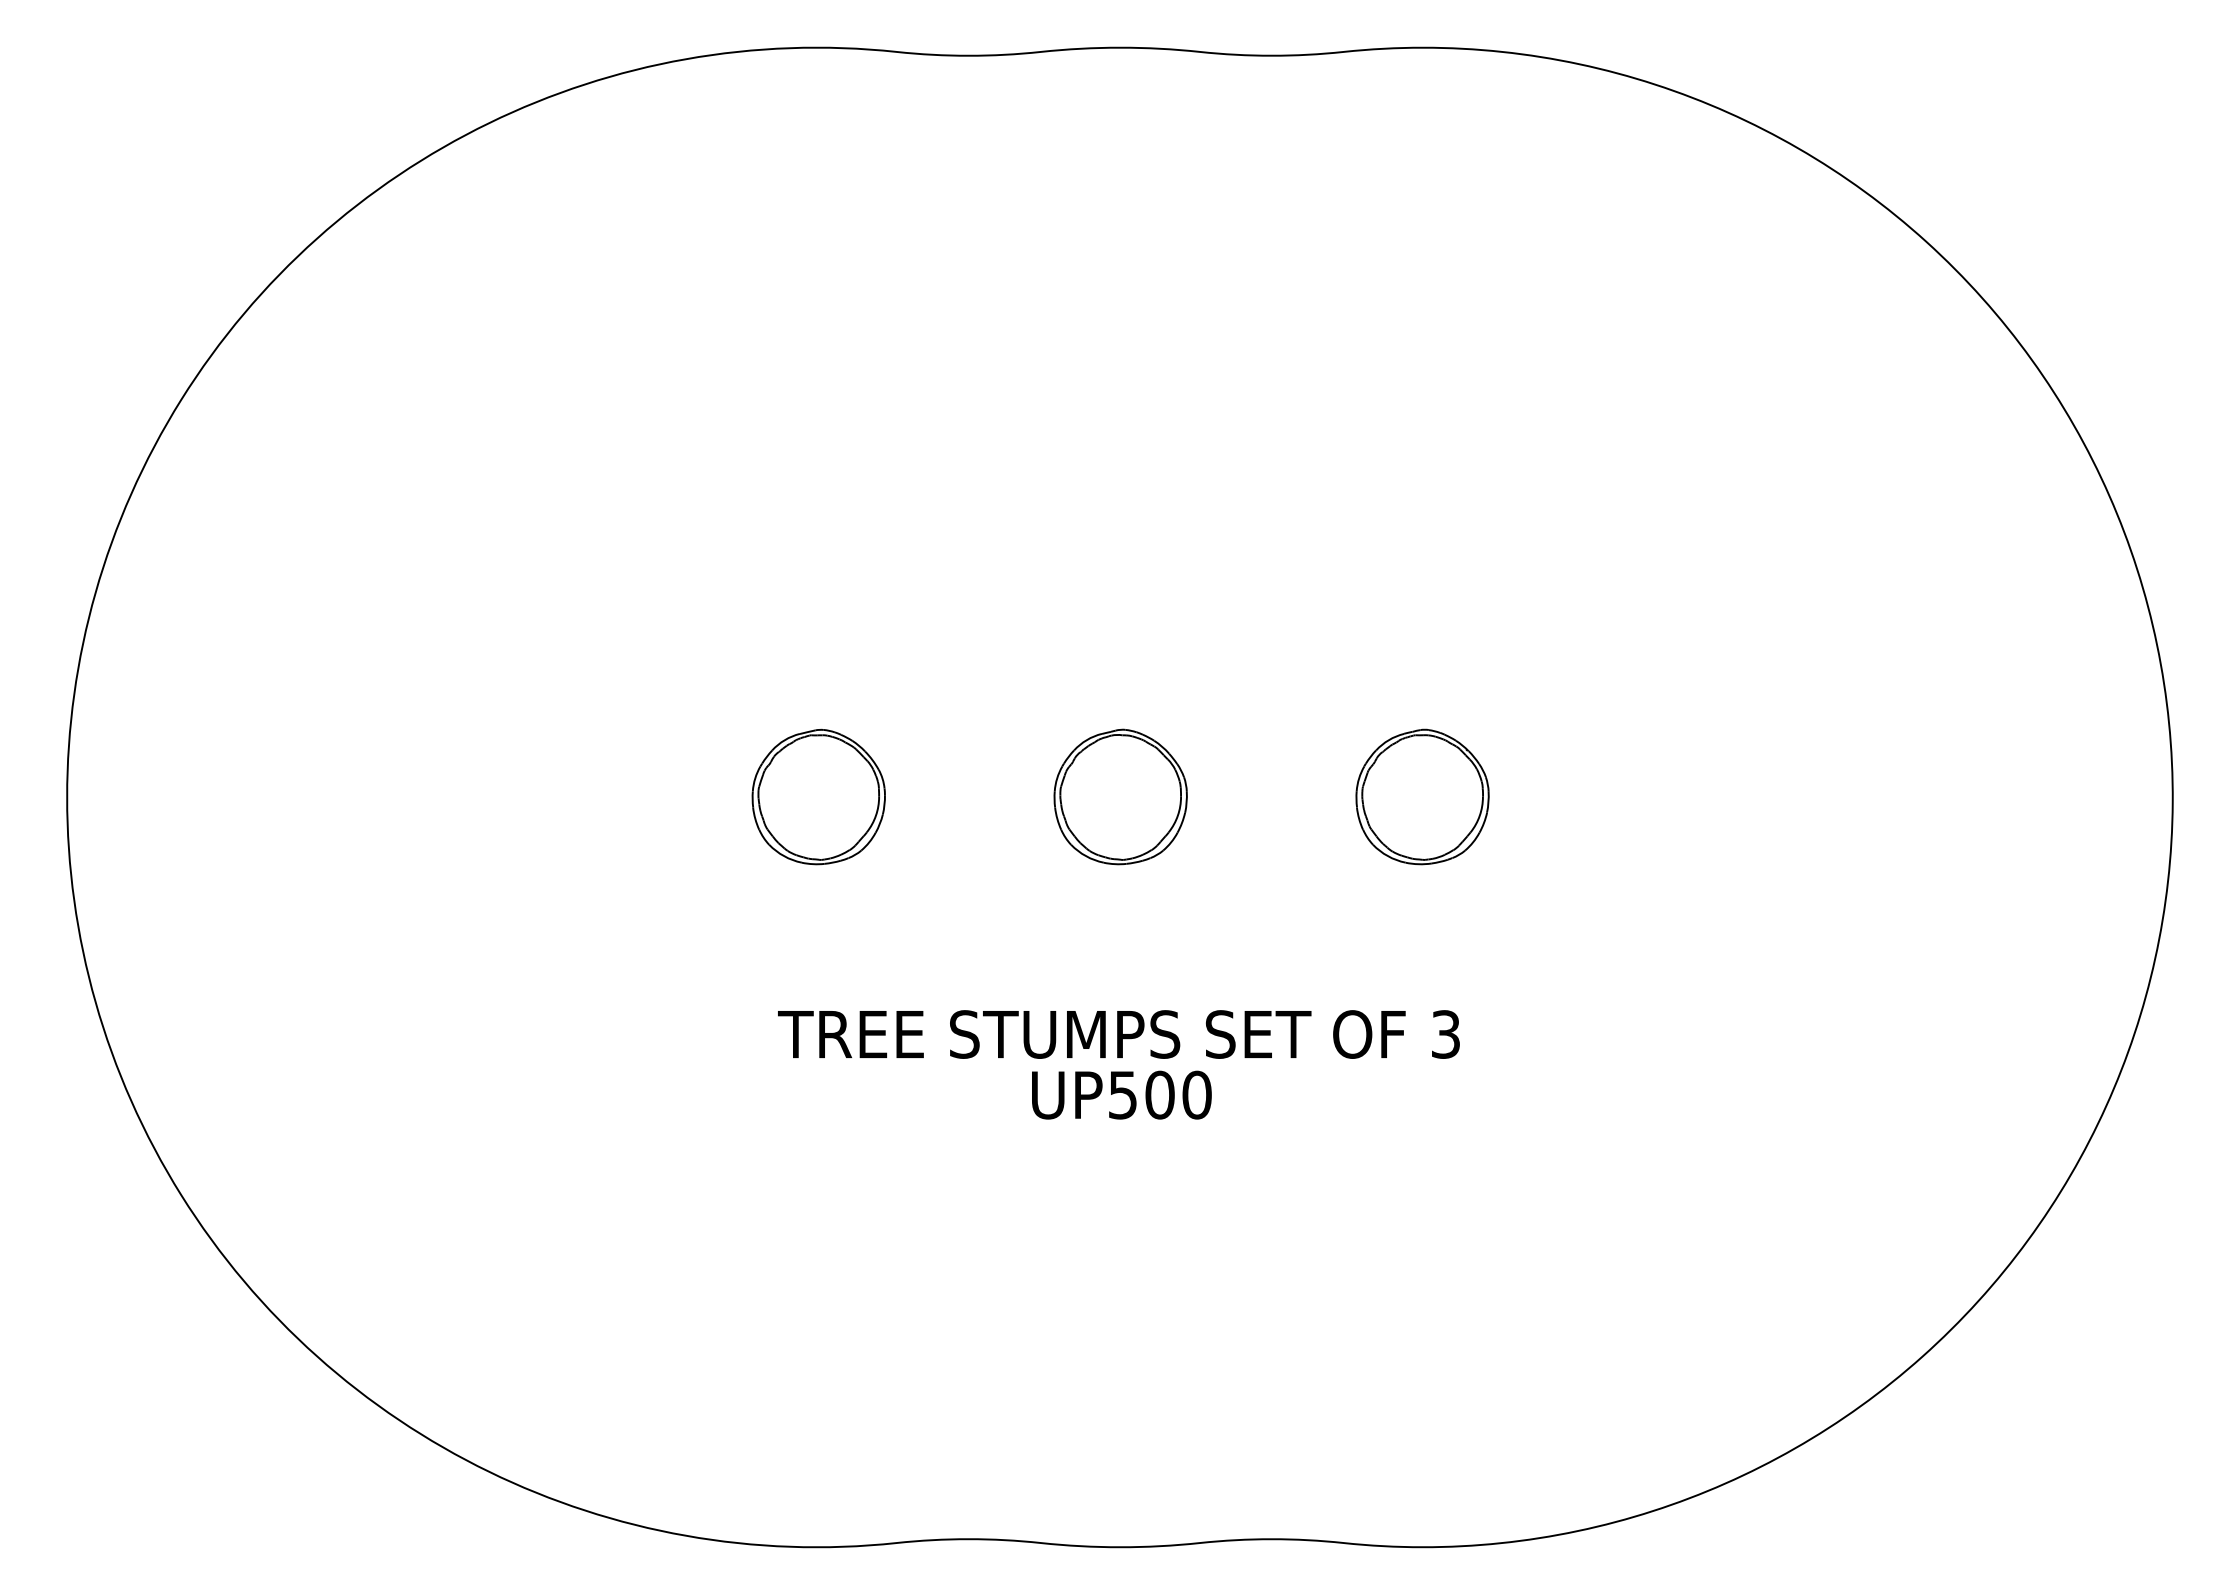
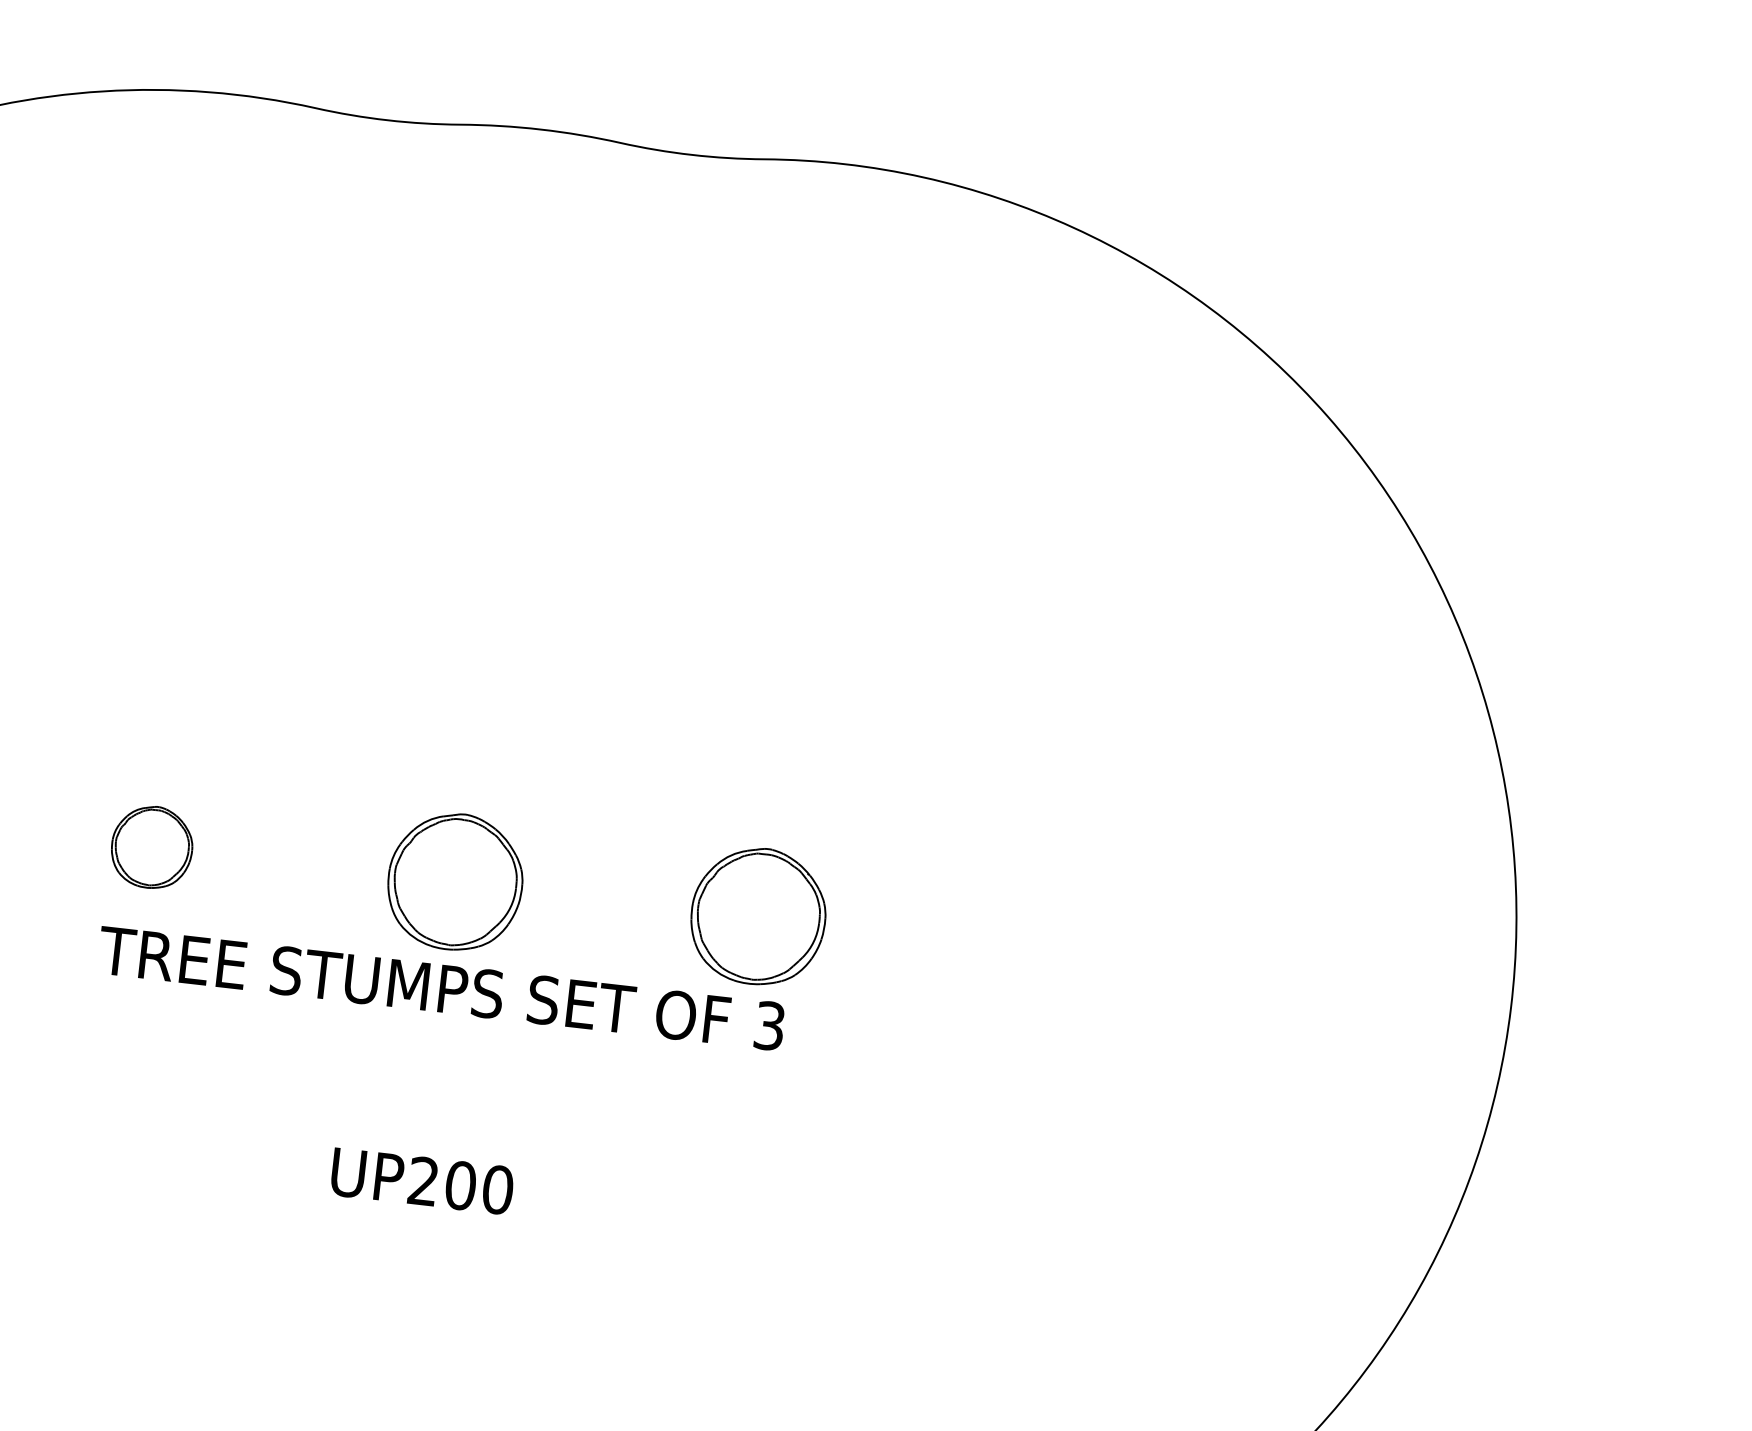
part: (818, 796) -> (152, 846), size x0.6
text: (1118, 1034) -> (441, 988), moved
text: (1122, 1094) -> (423, 1180), UP500 -> UP200

